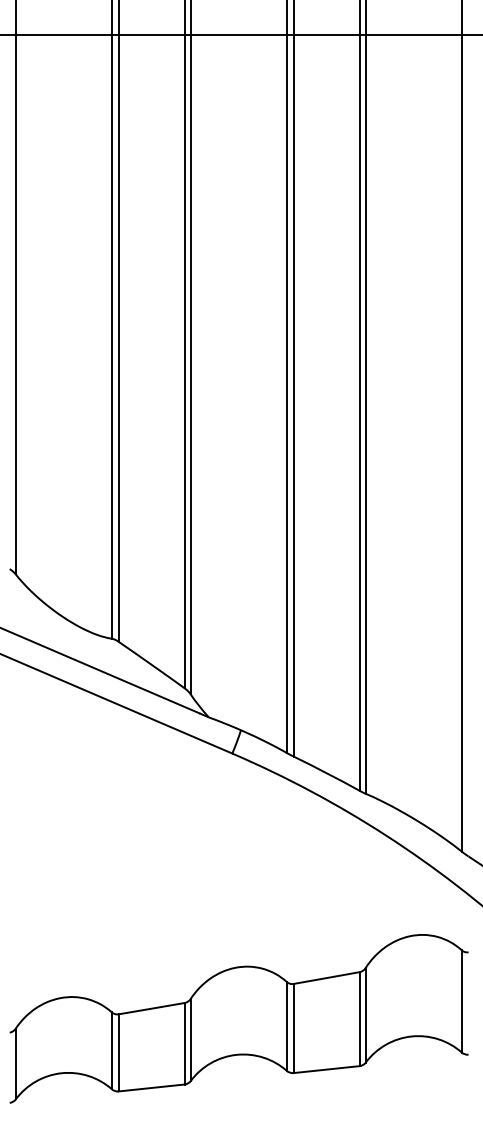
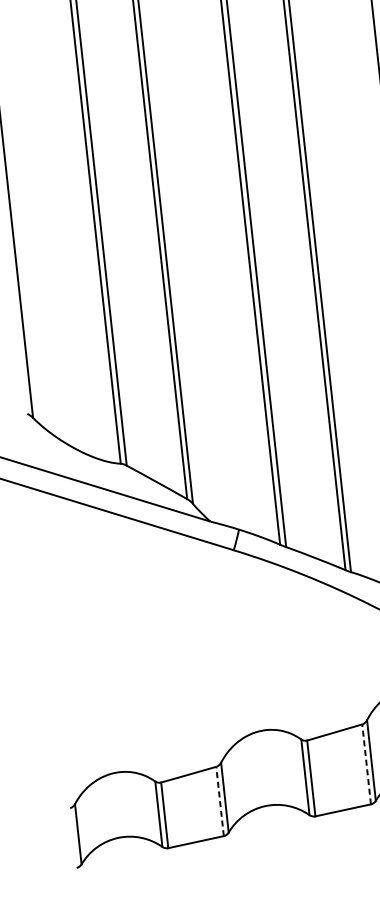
line: (359, 1019) -> (366, 764), solid -> dashed
line: (184, 1043) -> (219, 801), solid -> dashed

